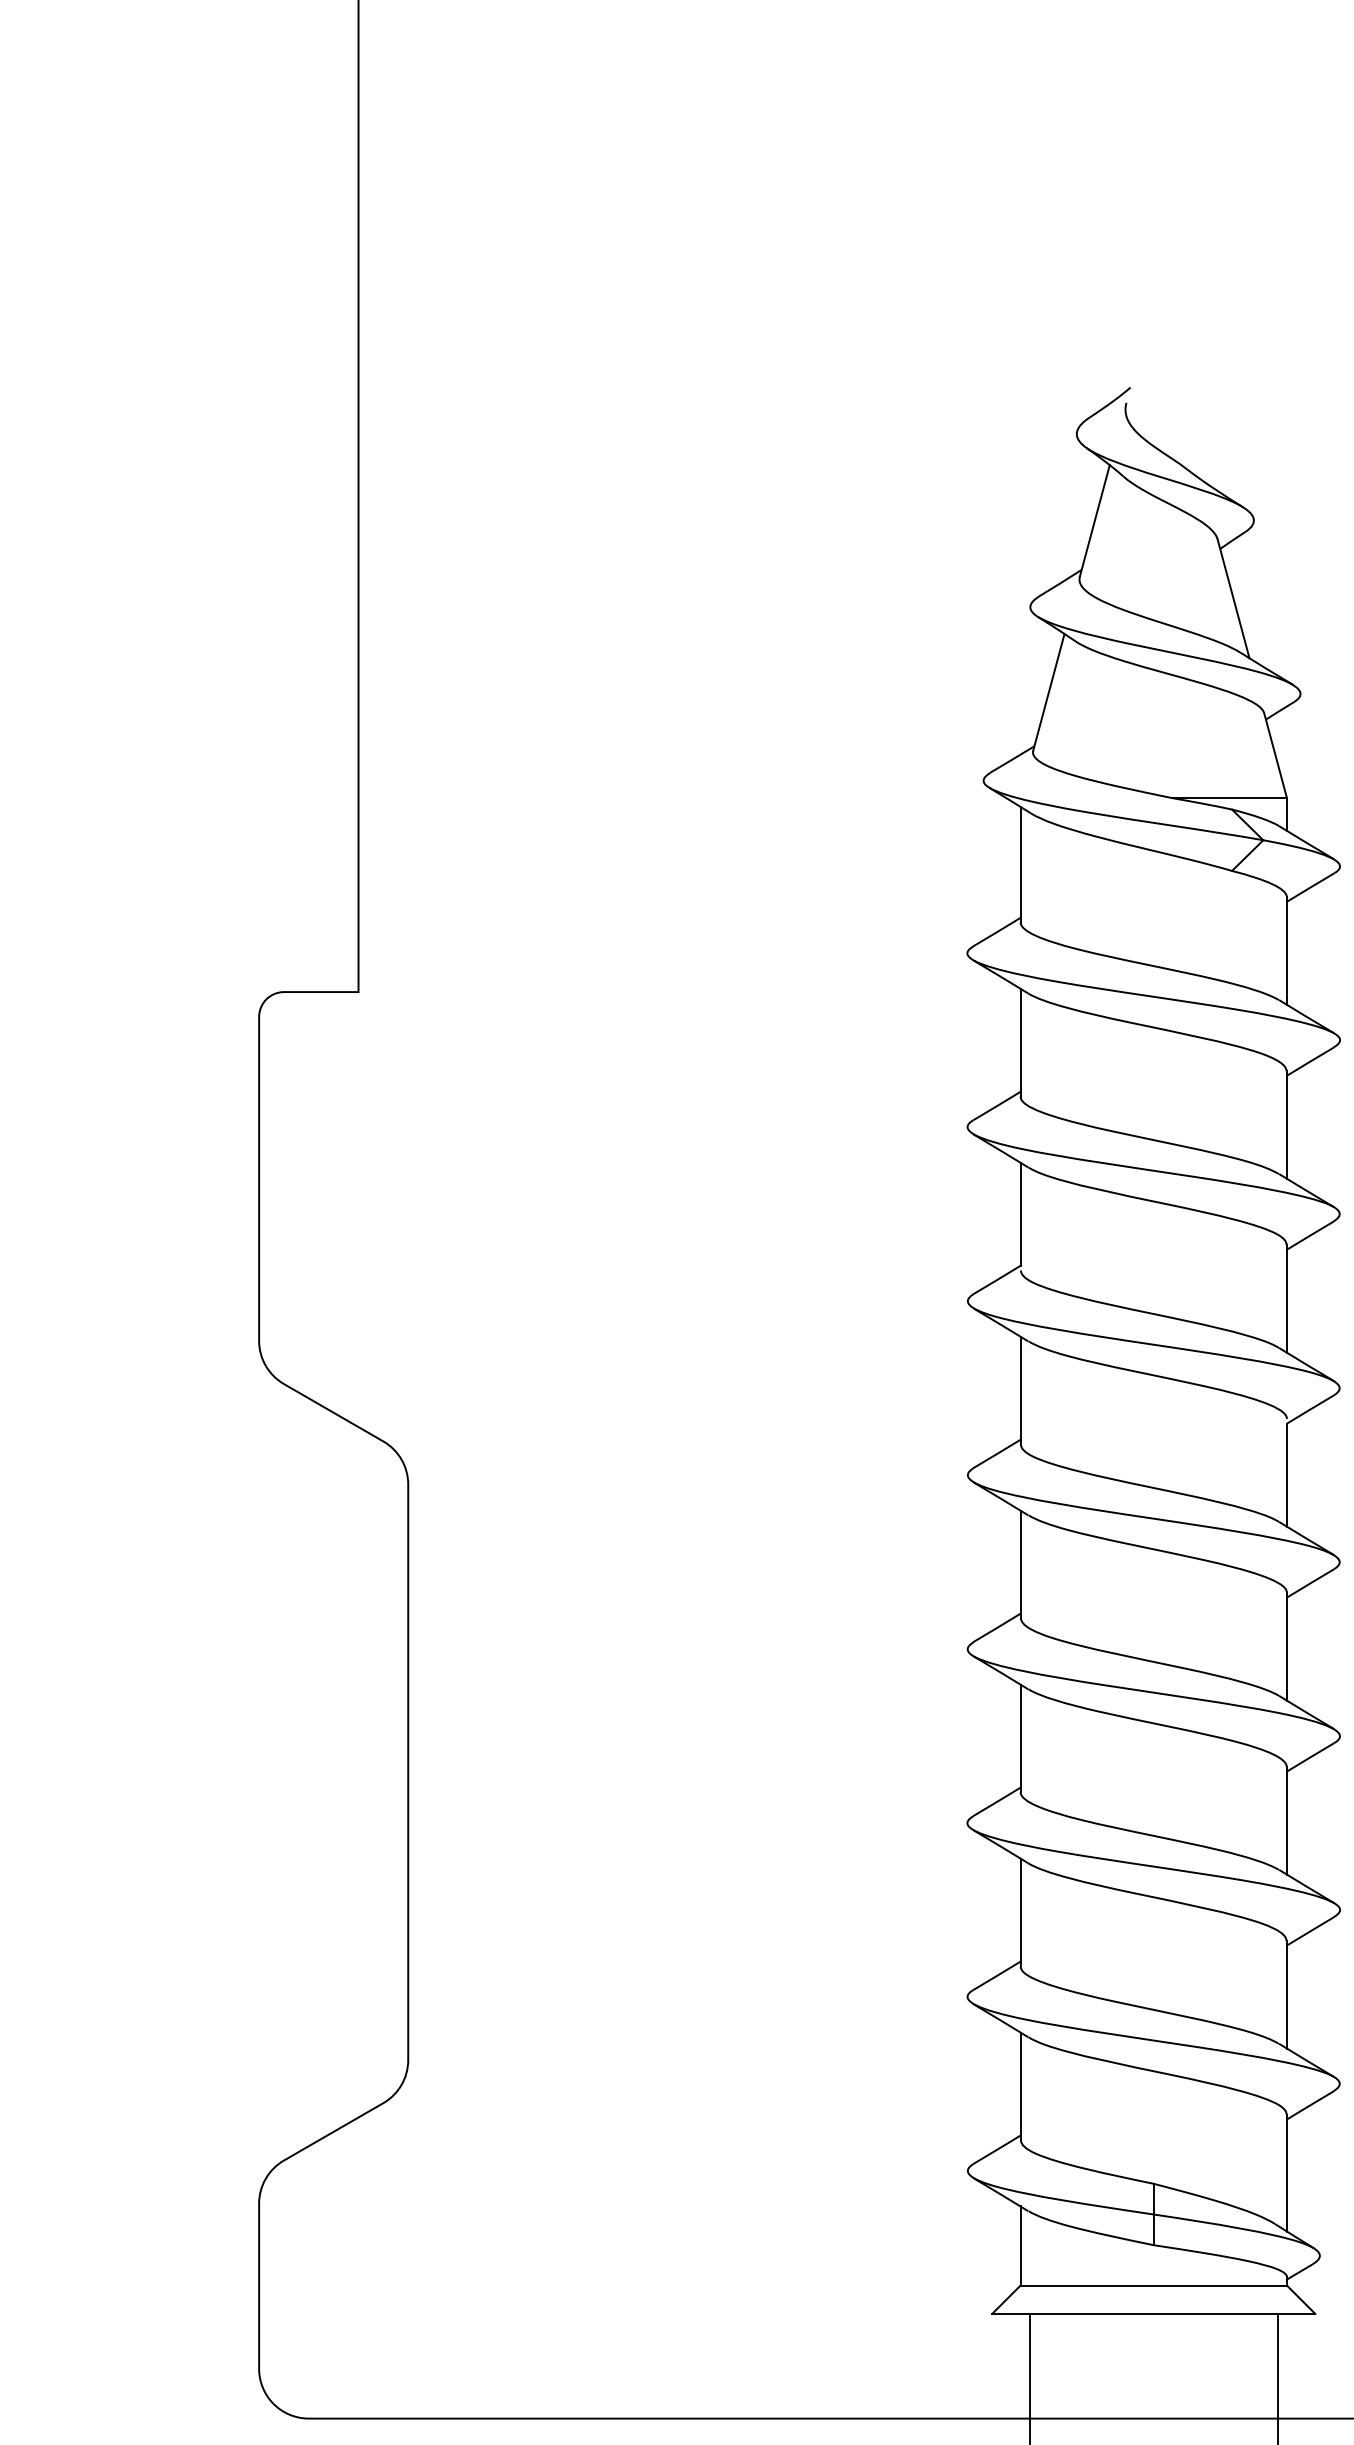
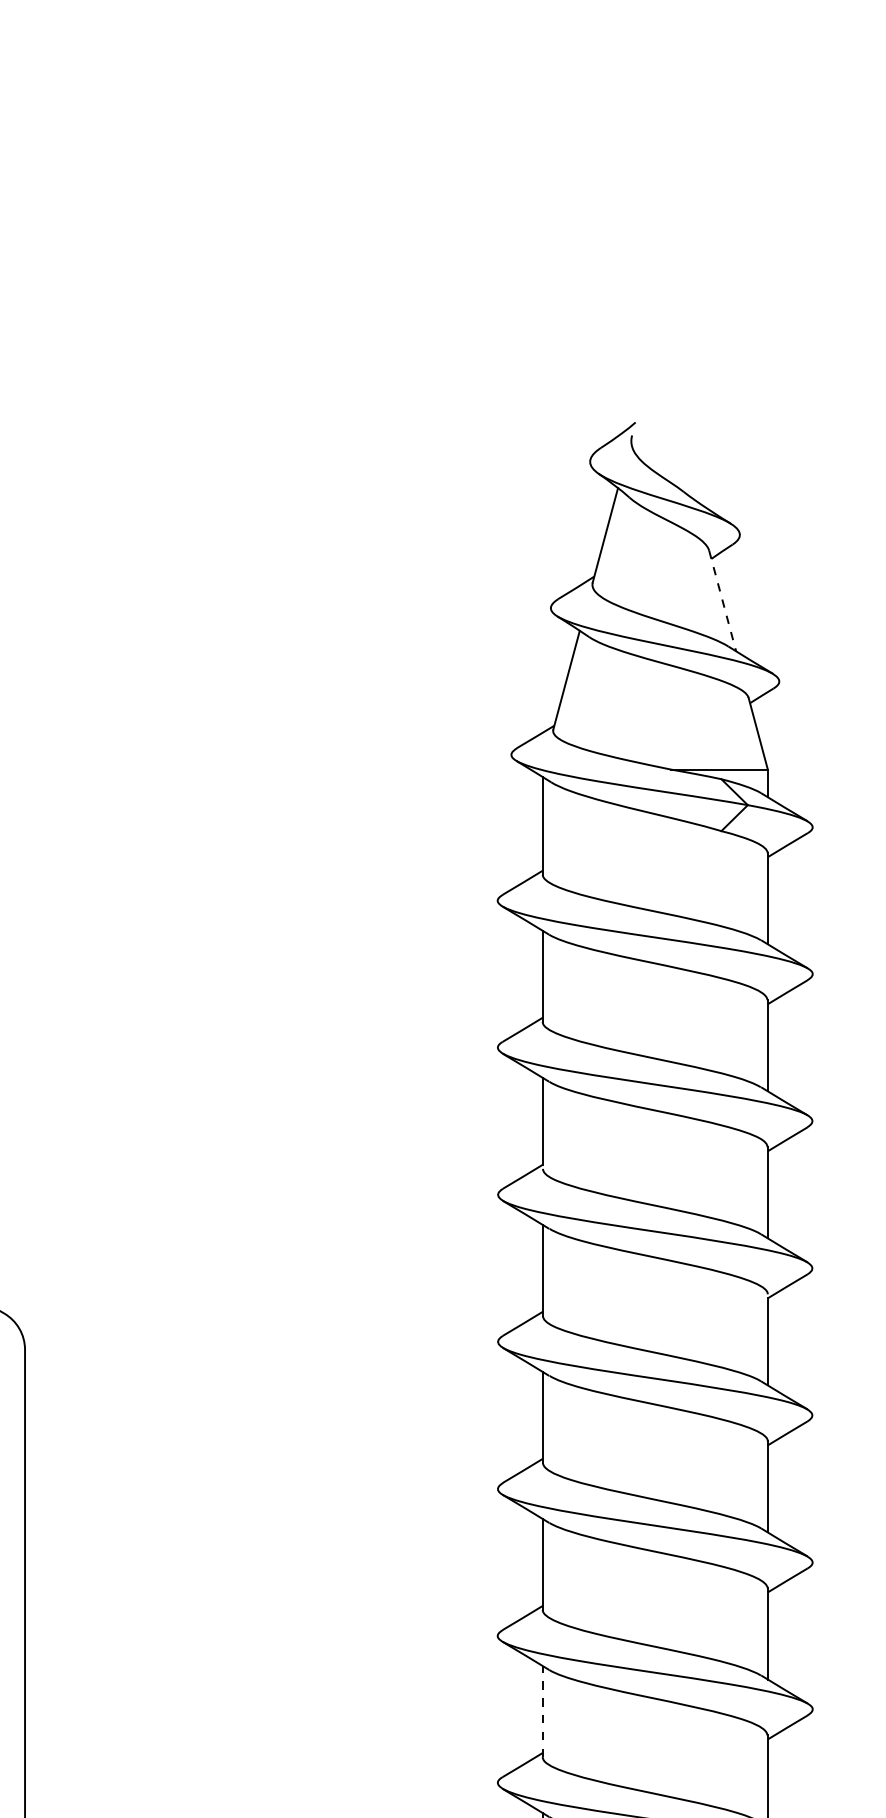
line: (1233, 598) -> (722, 600), solid -> dashed
line: (1020, 1912) -> (542, 1711), solid -> dashed

